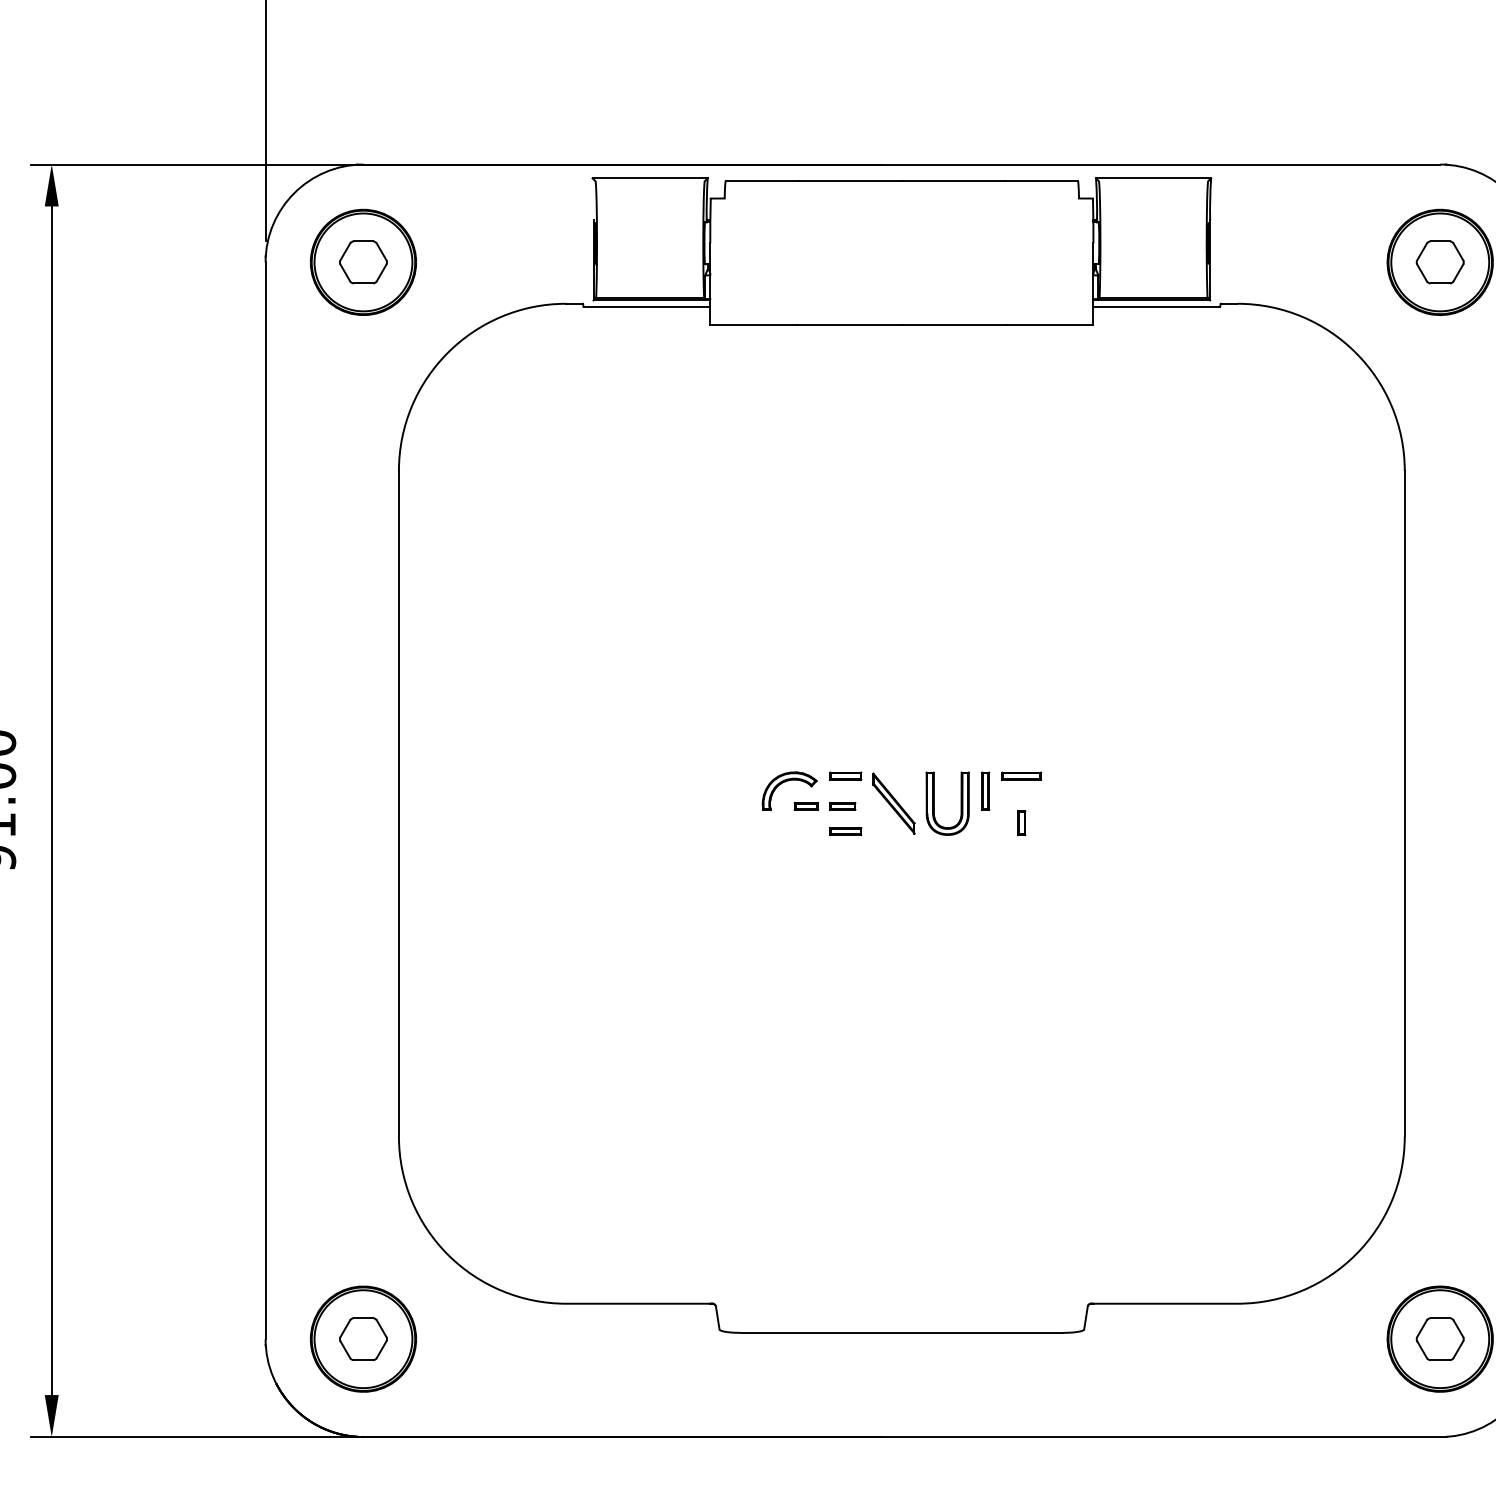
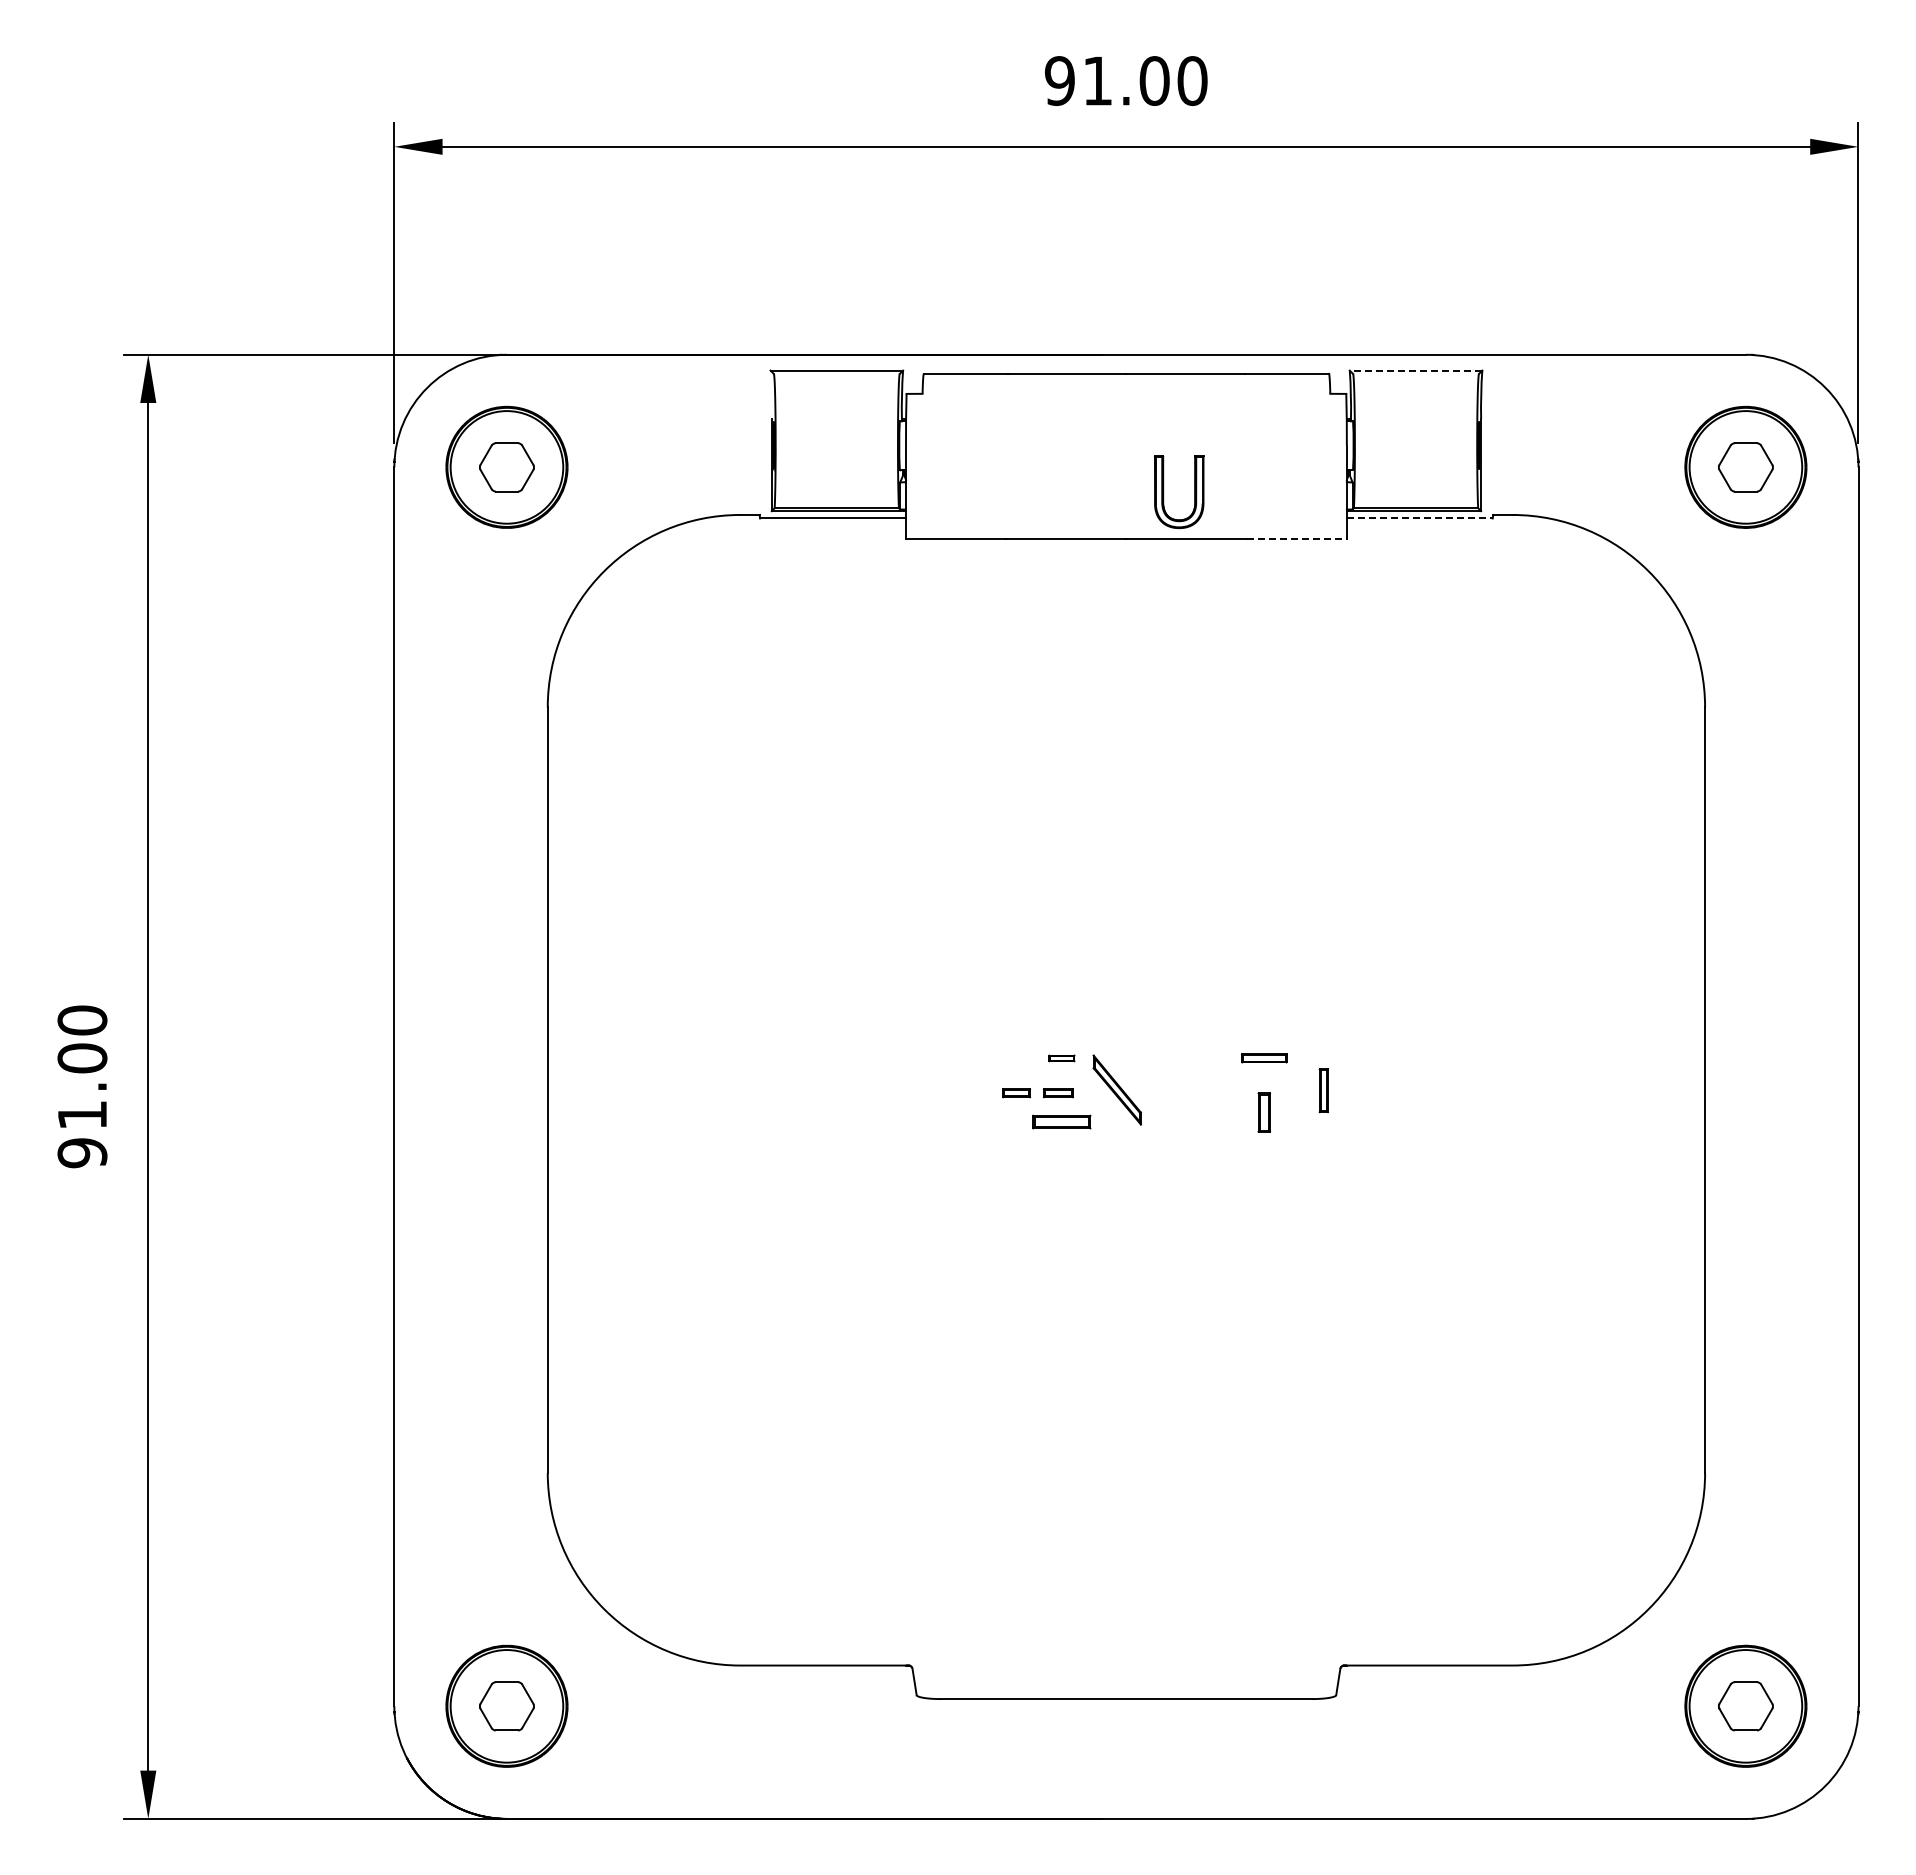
line: (1153, 178) -> (1415, 370), solid -> dashed
line: (1156, 306) -> (1419, 518), solid -> dashed
line: (1049, 324) -> (1296, 538), solid -> dashed
part: (845, 776) -> (1061, 1058), size x0.7
part: (788, 781) -> (995, 1064), removed
part: (985, 790) -> (1323, 1090), moved
part: (934, 803) -> (1164, 492), moved
part: (1021, 823) -> (1264, 1112), size x1.4
part: (845, 831) -> (1061, 1122), size x1.6

